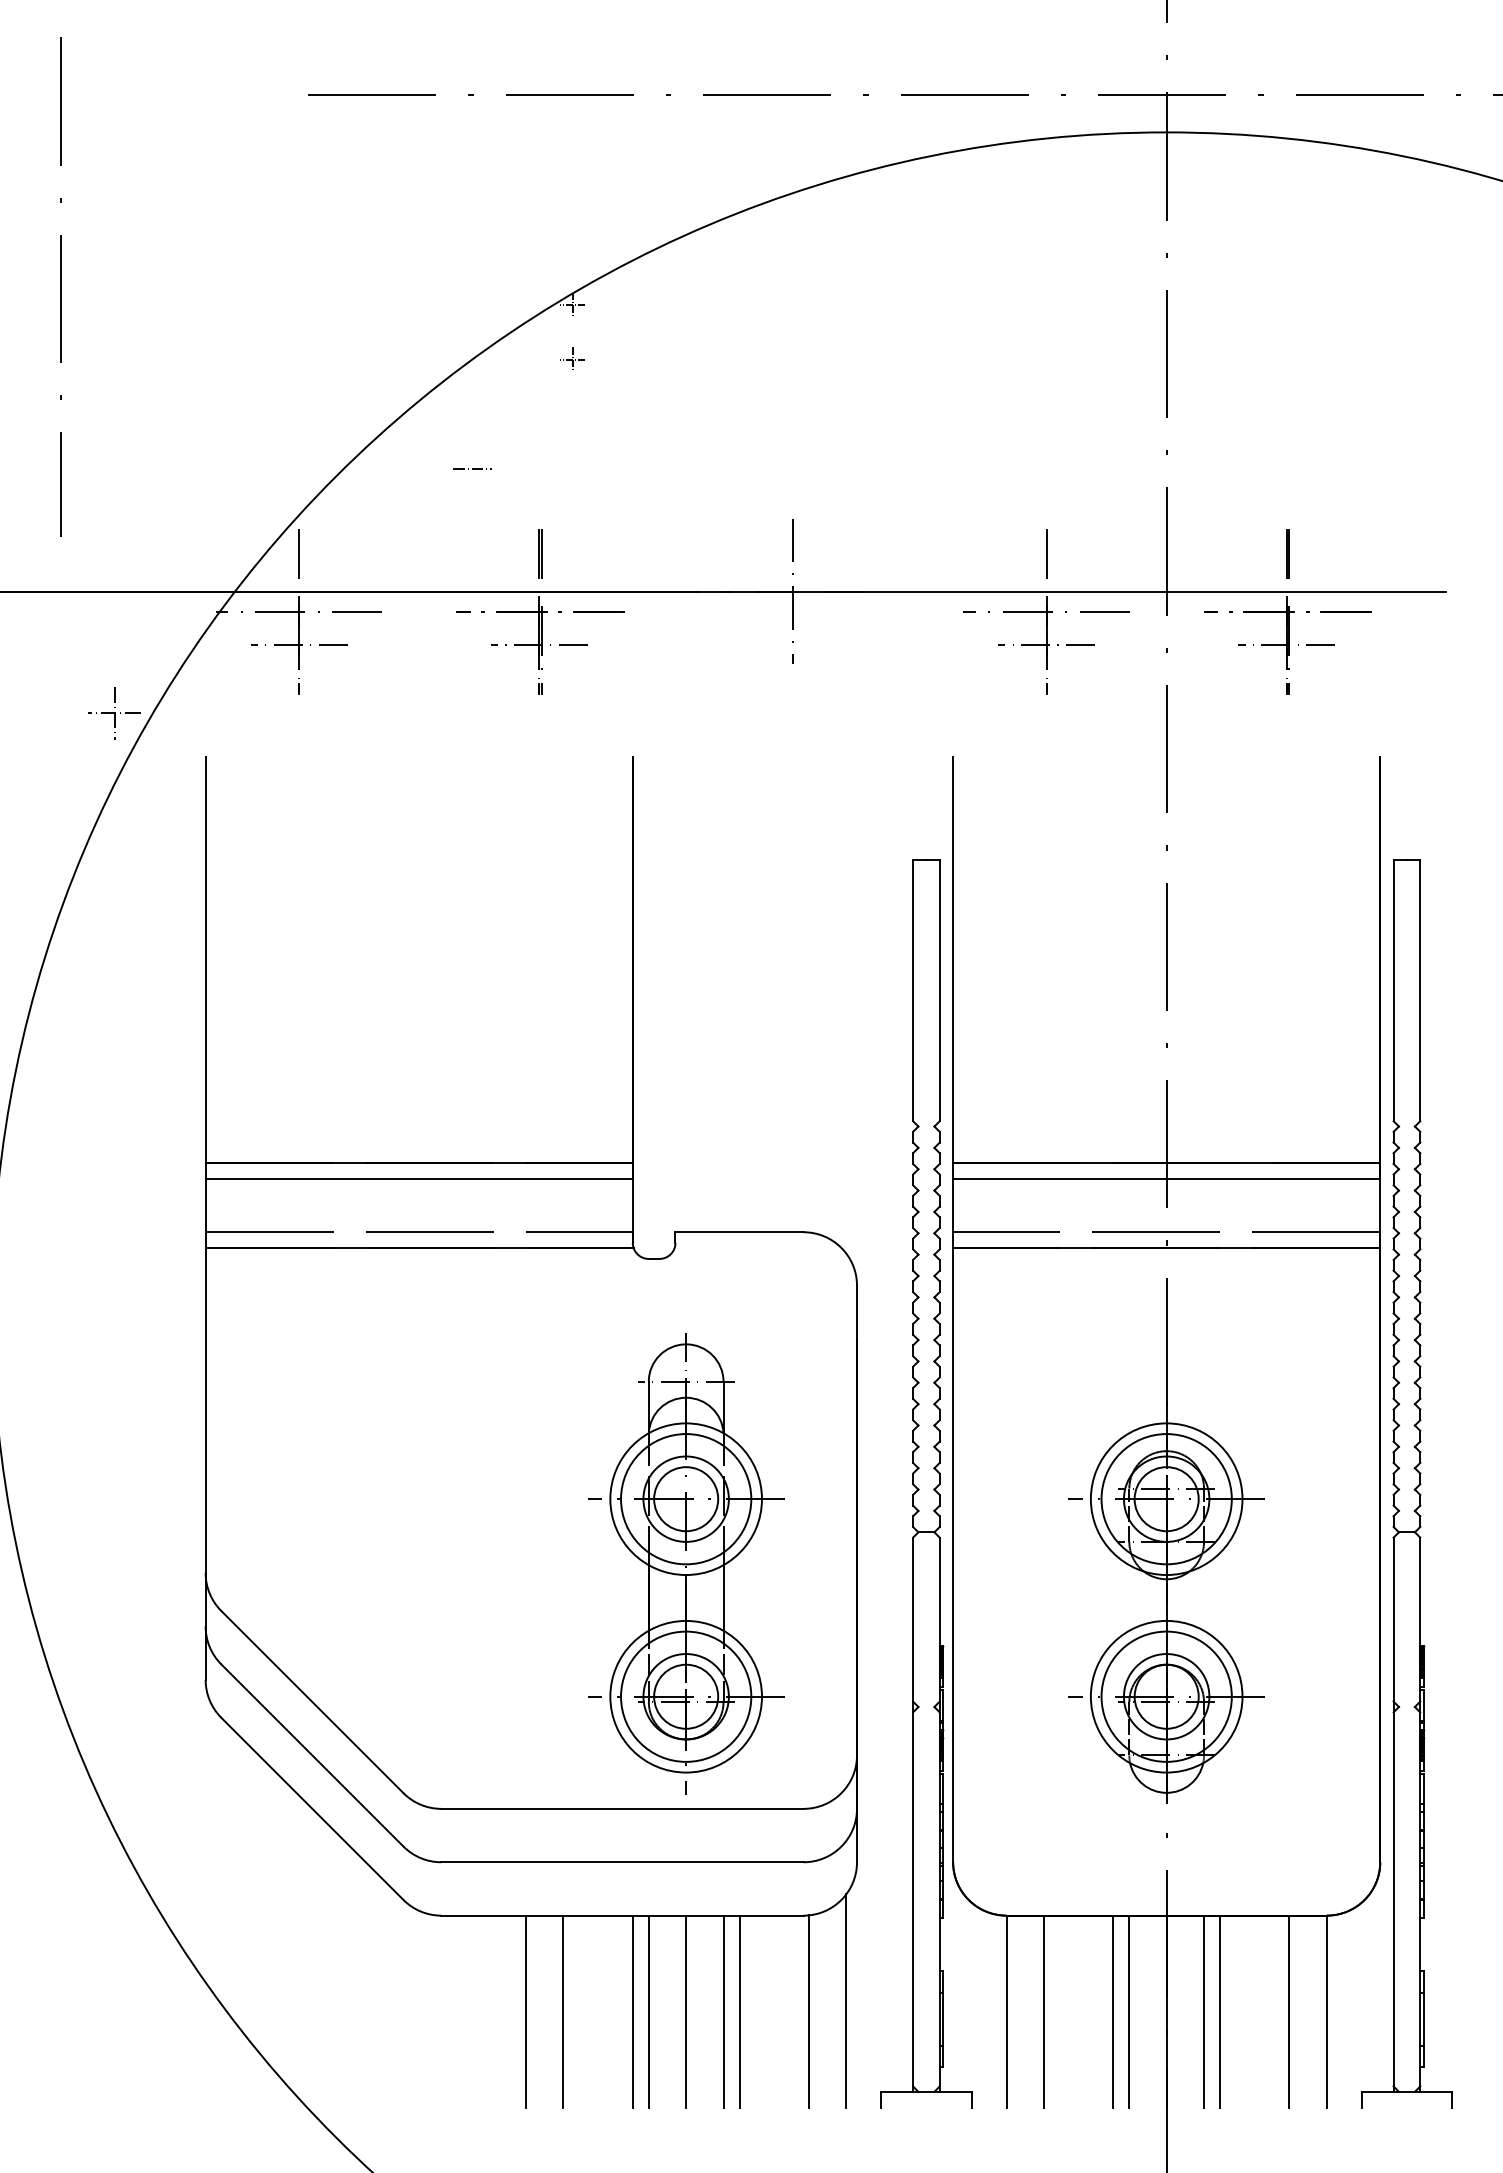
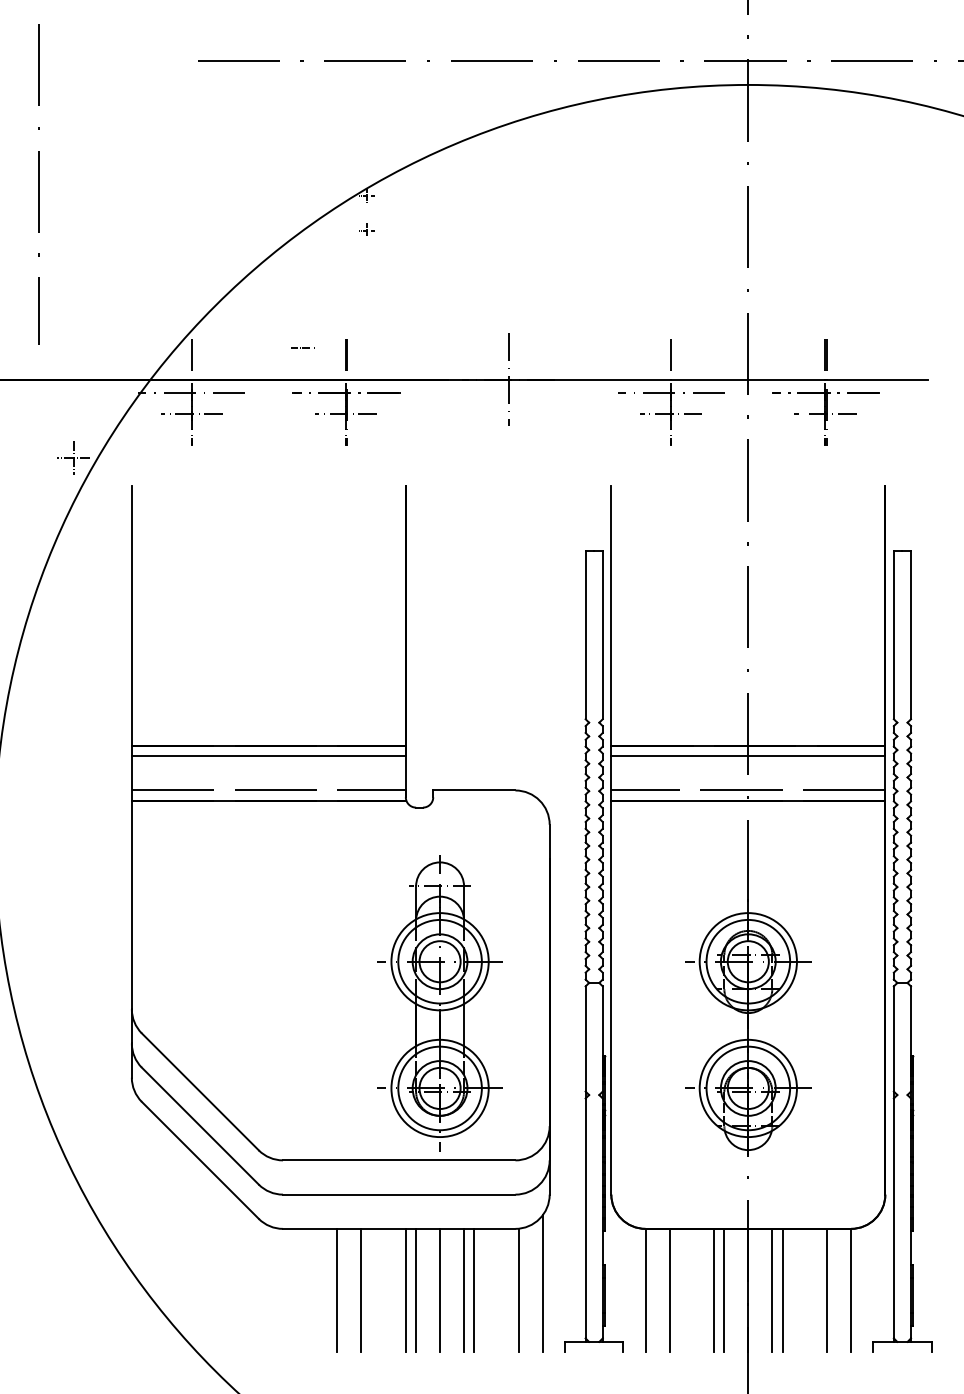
line: (471, 468) -> (302, 347), moved

